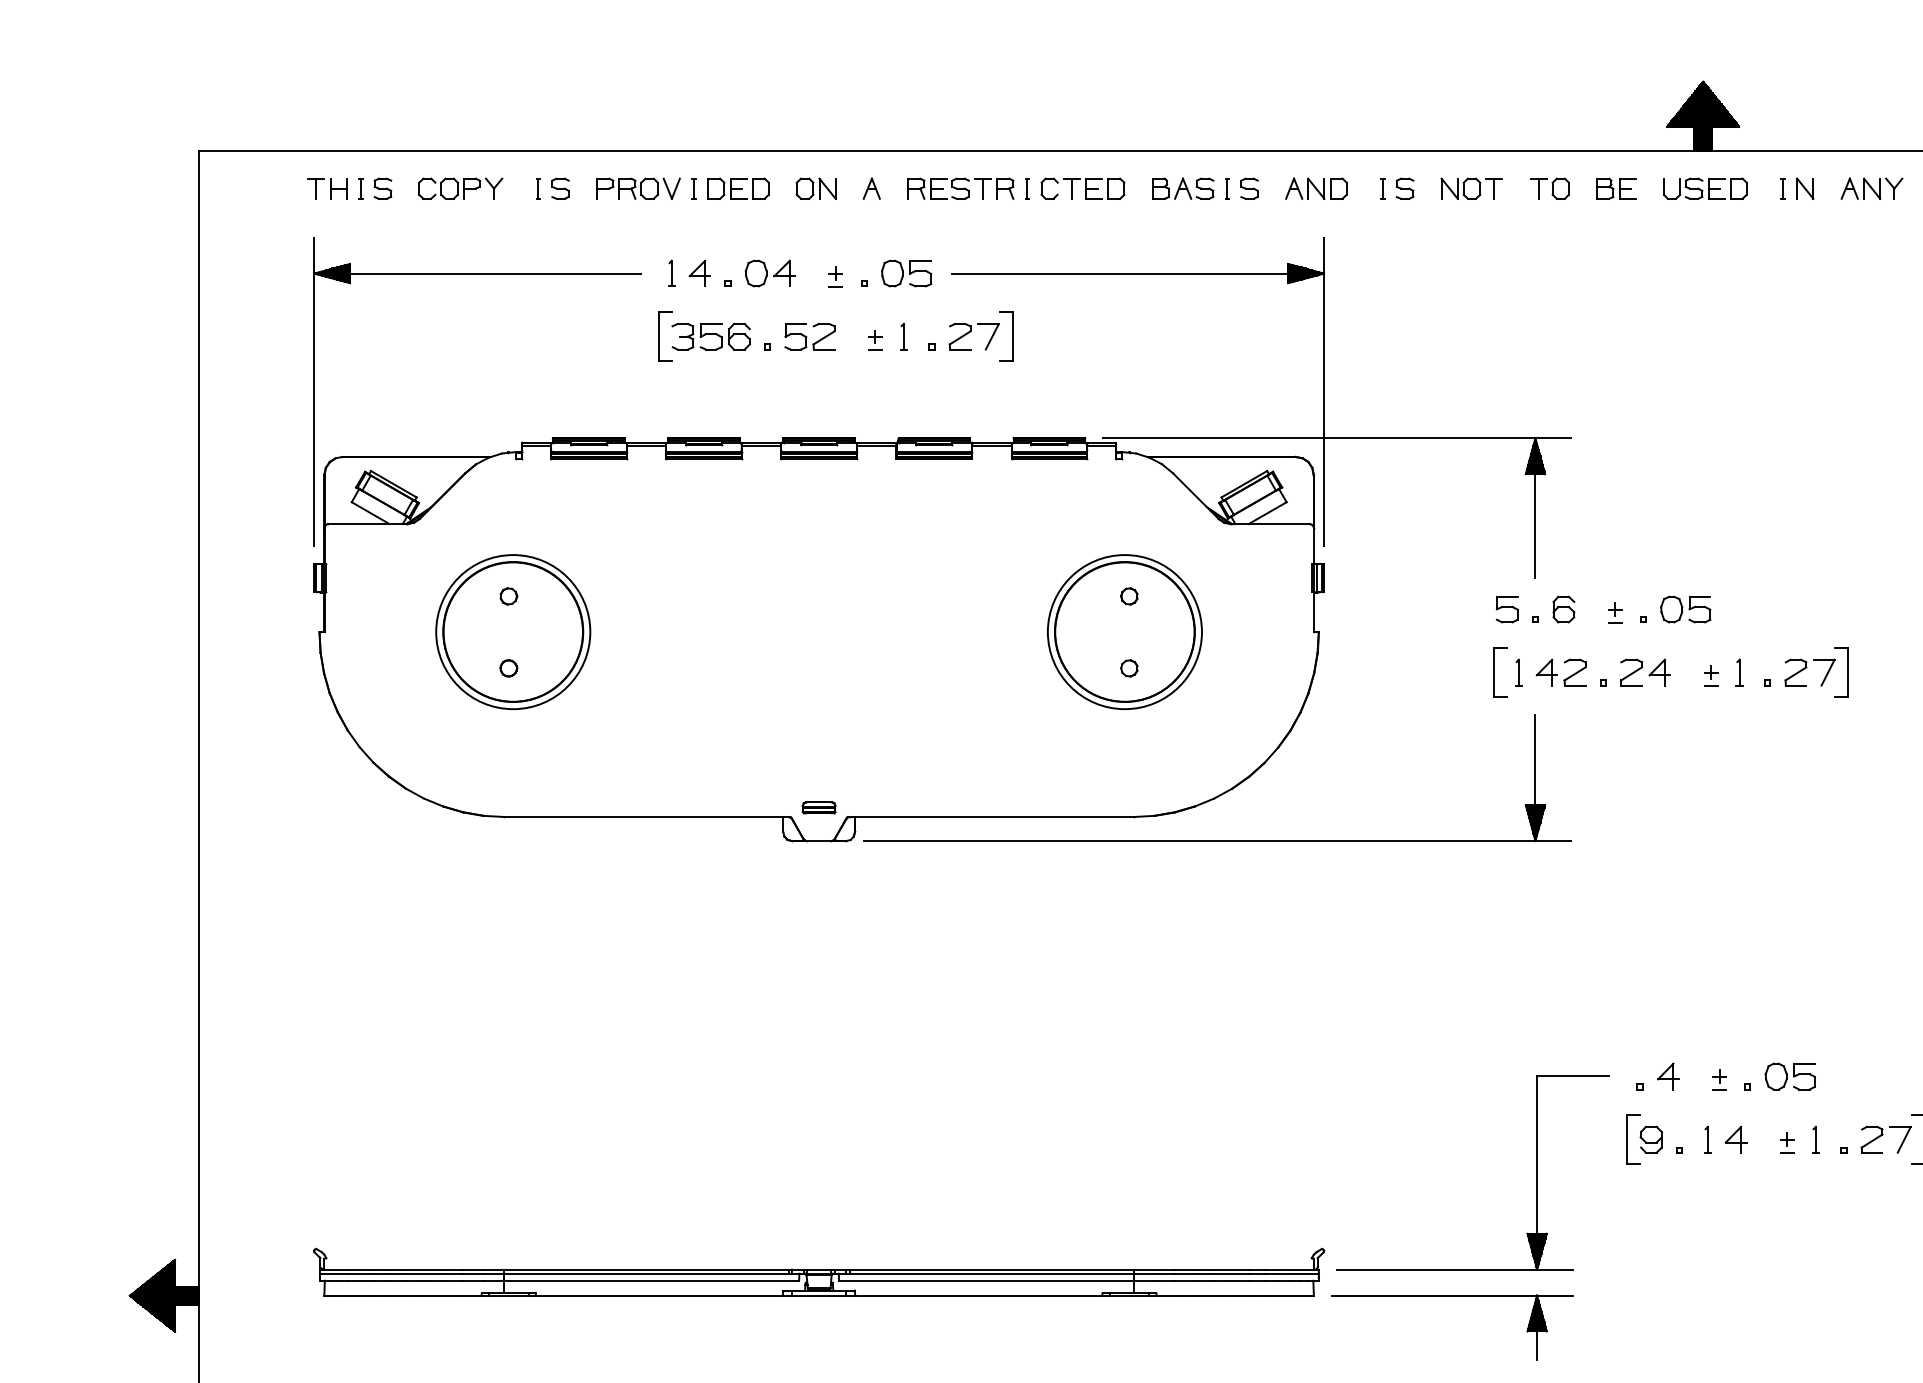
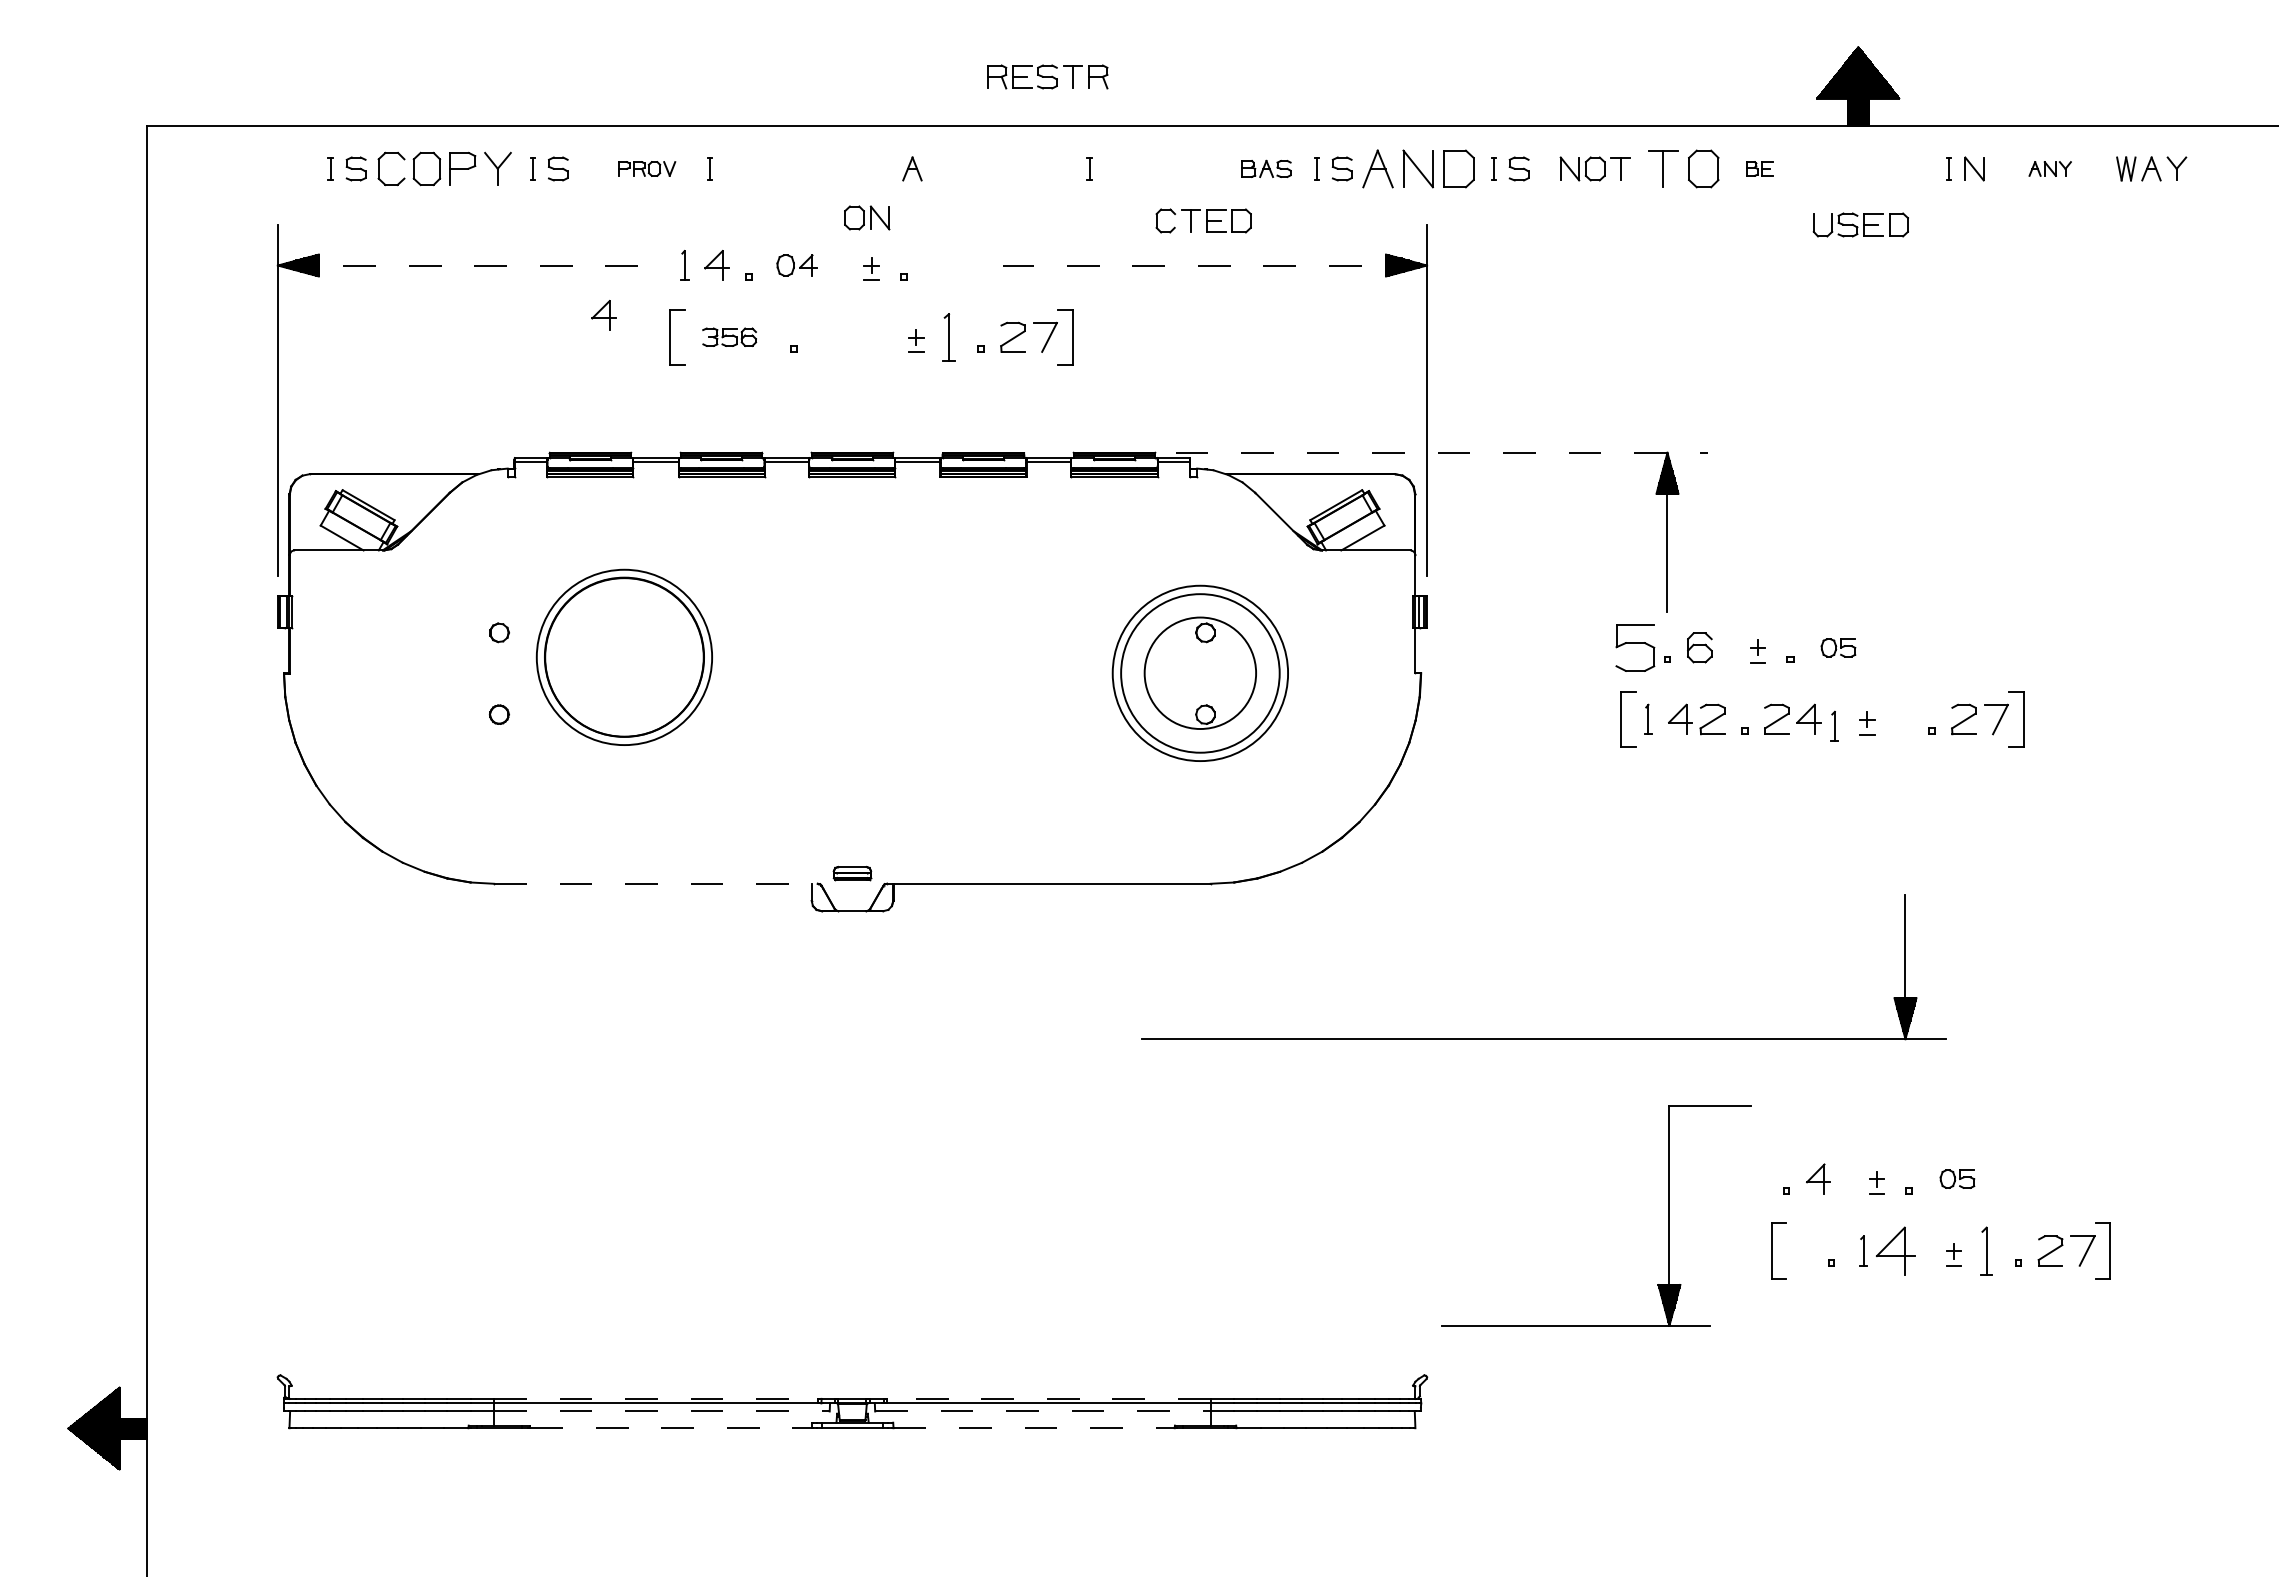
part: (326, 188) -> (292, 168), removed
part: (460, 188) -> (444, 168), size x1.4
part: (638, 188) -> (646, 168), size x0.6
part: (738, 188) -> (760, 168), removed
part: (816, 188) -> (867, 217), moved
part: (960, 188) -> (1047, 76), moved
part: (1082, 188) -> (1203, 220), moved
part: (1183, 188) -> (1266, 168), size x0.7
part: (1315, 188) -> (1417, 168), size x1.6
part: (1549, 188) -> (1683, 168), size x1.6
part: (1616, 188) -> (1759, 168), size x0.6
part: (1705, 188) -> (1860, 224), moved
part: (1871, 188) -> (2049, 168), size x0.6
line: (477, 273) -> (463, 265), solid -> dashed
part: (769, 273) -> (796, 265), size x0.7
part: (906, 273) -> (951, 265), removed
line: (1138, 273) -> (1215, 265), solid -> dashed
part: (600, 317) -> (603, 315), added
part: (711, 335) -> (729, 336), size x0.6
part: (810, 335) -> (842, 336), removed
part: (903, 336) -> (948, 337), size x1.6
line: (1337, 437) -> (1442, 452), solid -> dashed
part: (1507, 609) -> (1635, 647), size x1.6
part: (1685, 609) -> (1838, 647), size x0.6
part: (512, 631) -> (623, 656), moved
circle: (1125, 631) -> (1200, 672), size x0.7
part: (1739, 671) -> (1834, 725), moved
line: (646, 816) -> (655, 883), solid -> dashed
part: (1217, 840) -> (1543, 1038), moved
part: (1790, 1076) -> (1957, 1178), size x0.6
part: (1651, 1139) -> (1799, 1250), removed
part: (1735, 1139) -> (1895, 1250), size x1.6
part: (1815, 1139) -> (1986, 1250), size x1.6
part: (1536, 1172) -> (1668, 1215), moved
line: (646, 1269) -> (655, 1398), solid -> dashed
line: (991, 1269) -> (1048, 1398), solid -> dashed
line: (651, 1280) -> (661, 1411), solid -> dashed
line: (986, 1280) -> (1042, 1411), solid -> dashed
line: (659, 1295) -> (670, 1428), solid -> dashed
line: (979, 1295) -> (1034, 1428), solid -> dashed
part: (1451, 1295) -> (1572, 1428), removed

